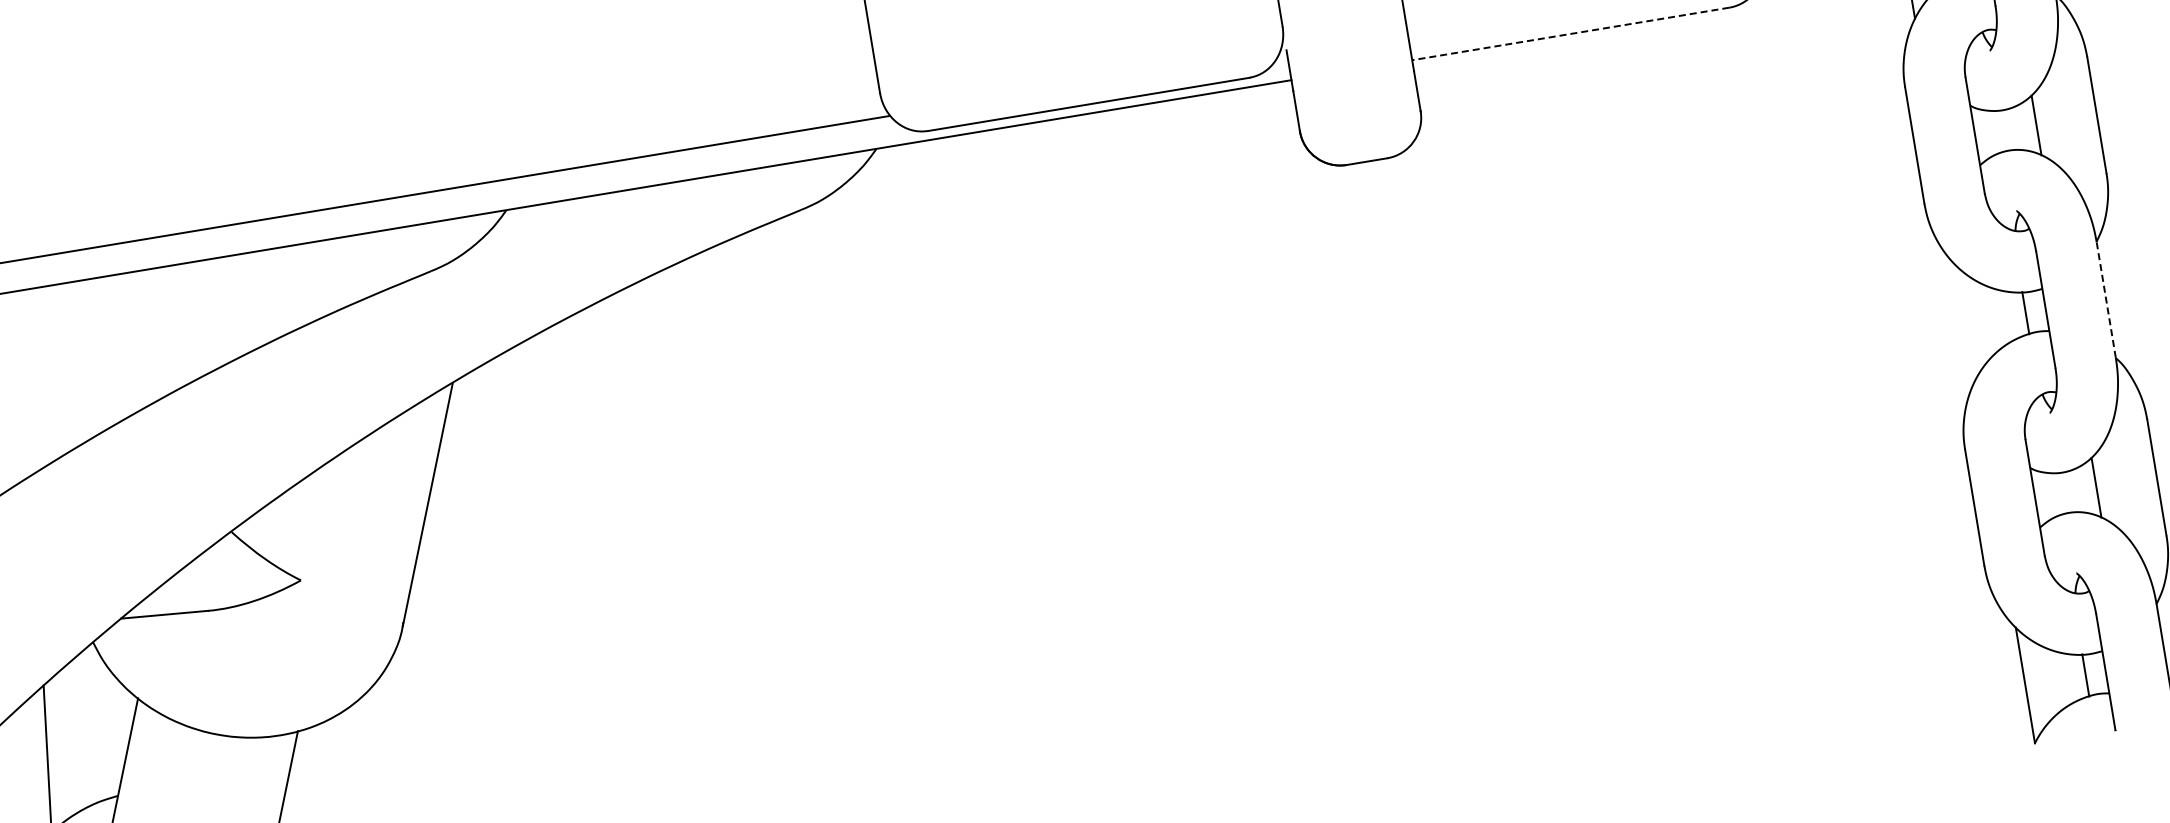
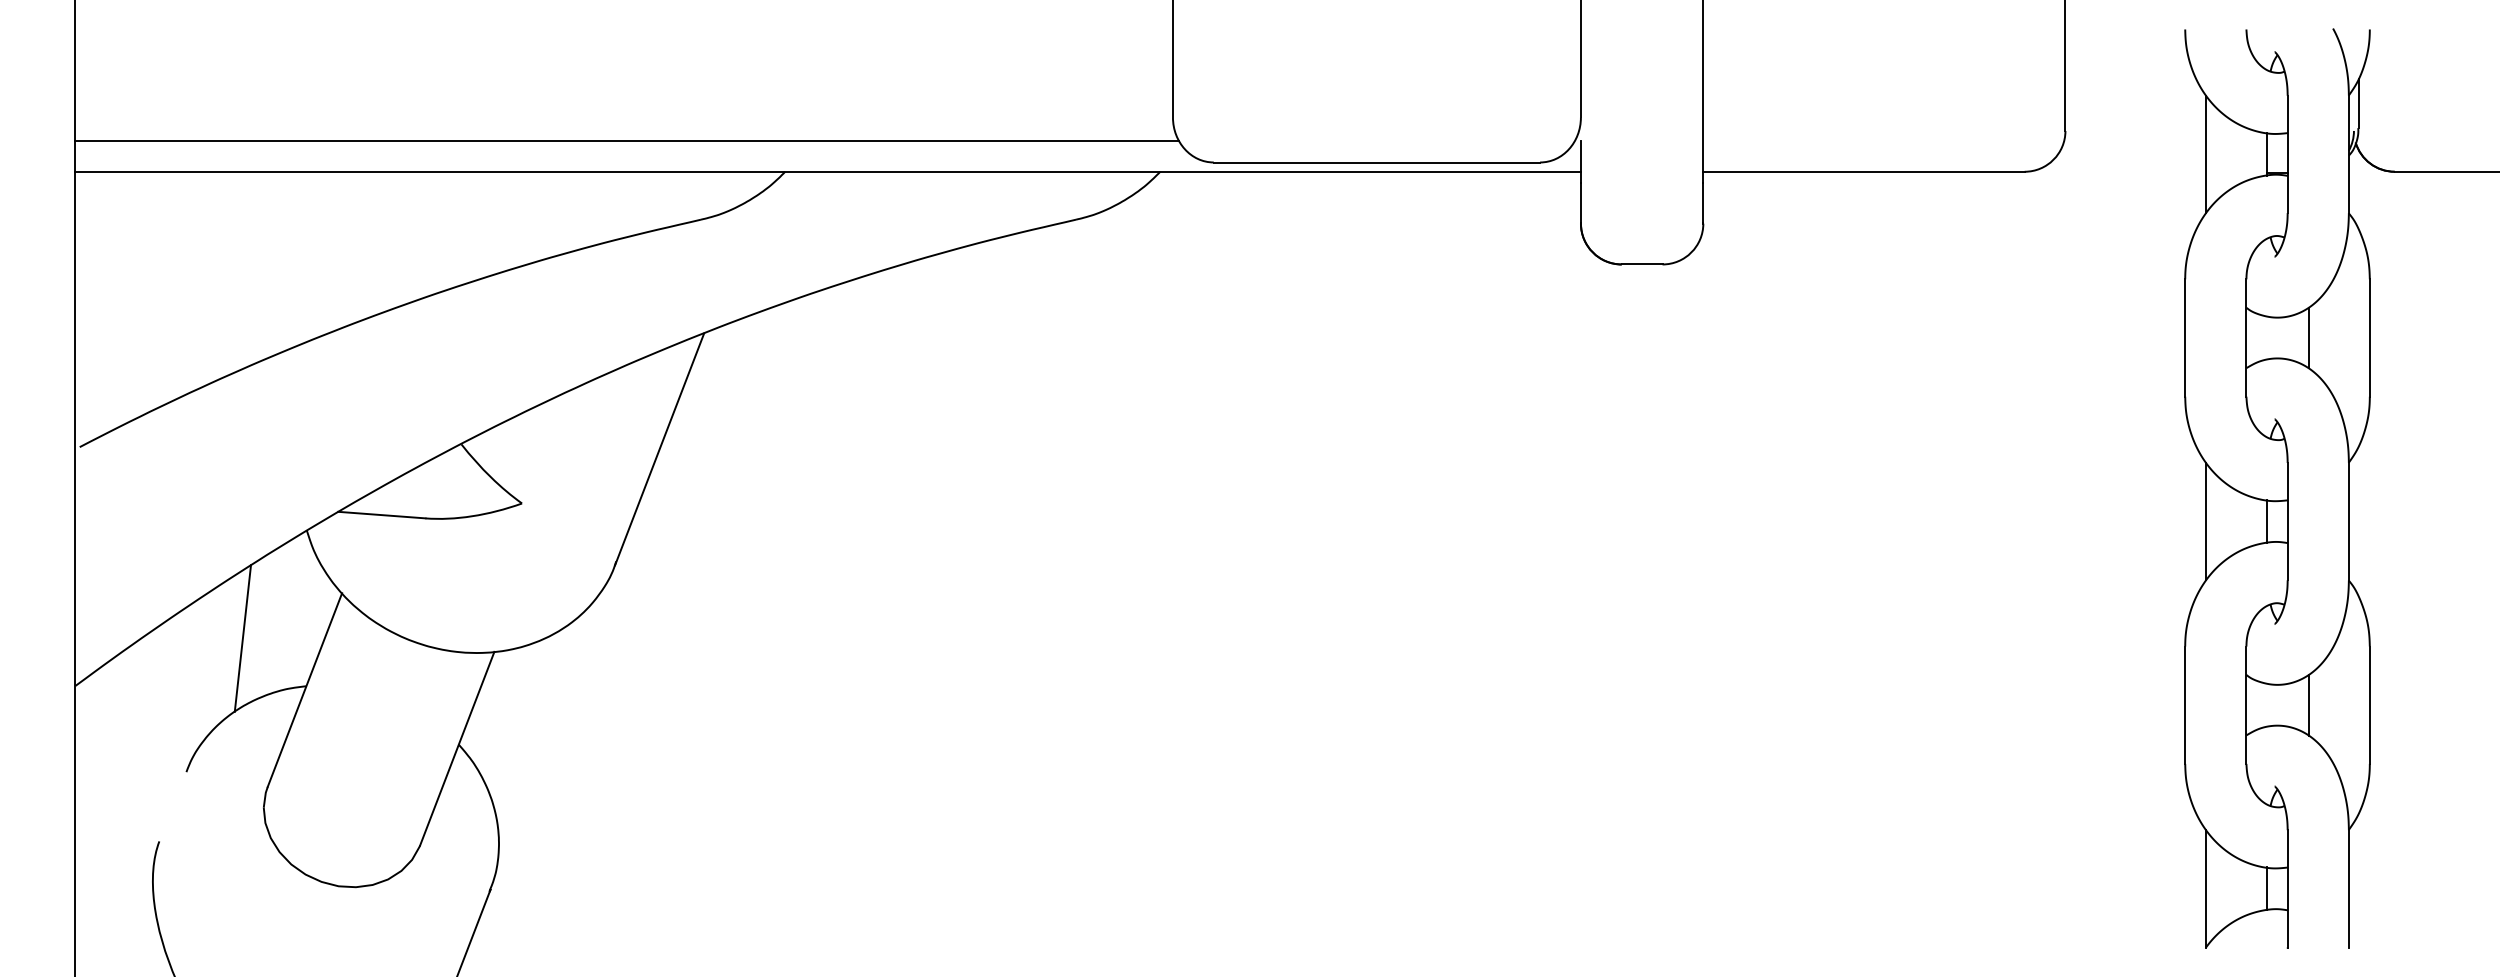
line: (1570, 33) -> (1863, 171), dashed -> solid
line: (2105, 299) -> (2348, 521), dashed -> solid
line: (1965, 323) -> (2206, 521), added

